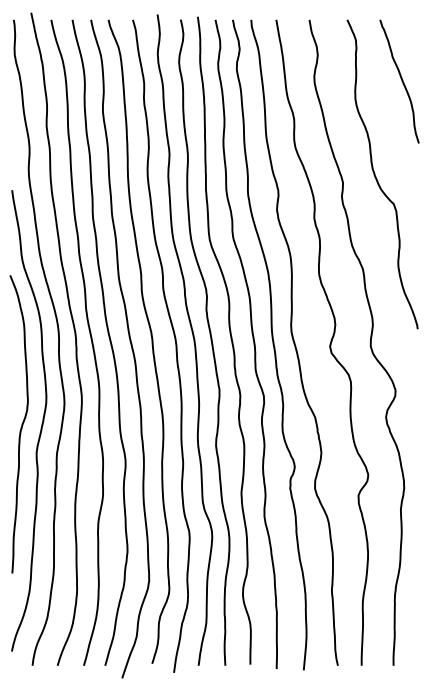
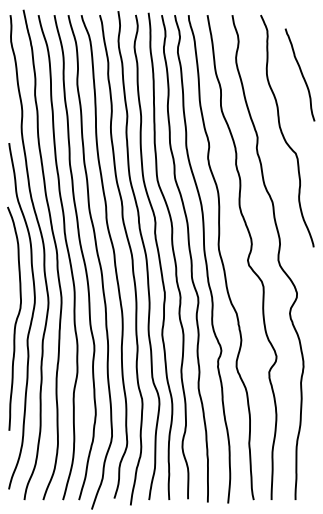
curve: (401, 81) -> (301, 74), moved

